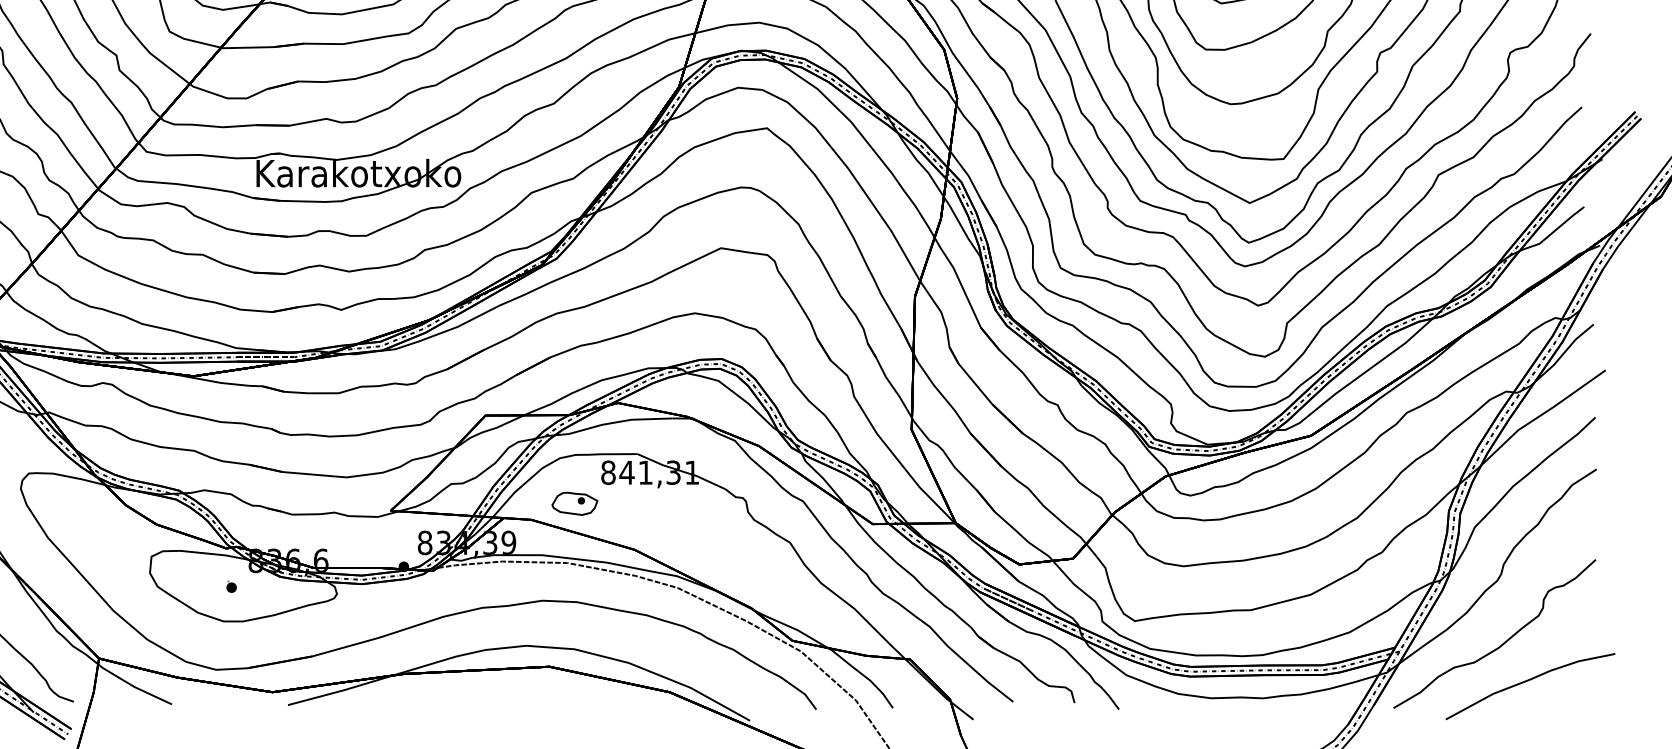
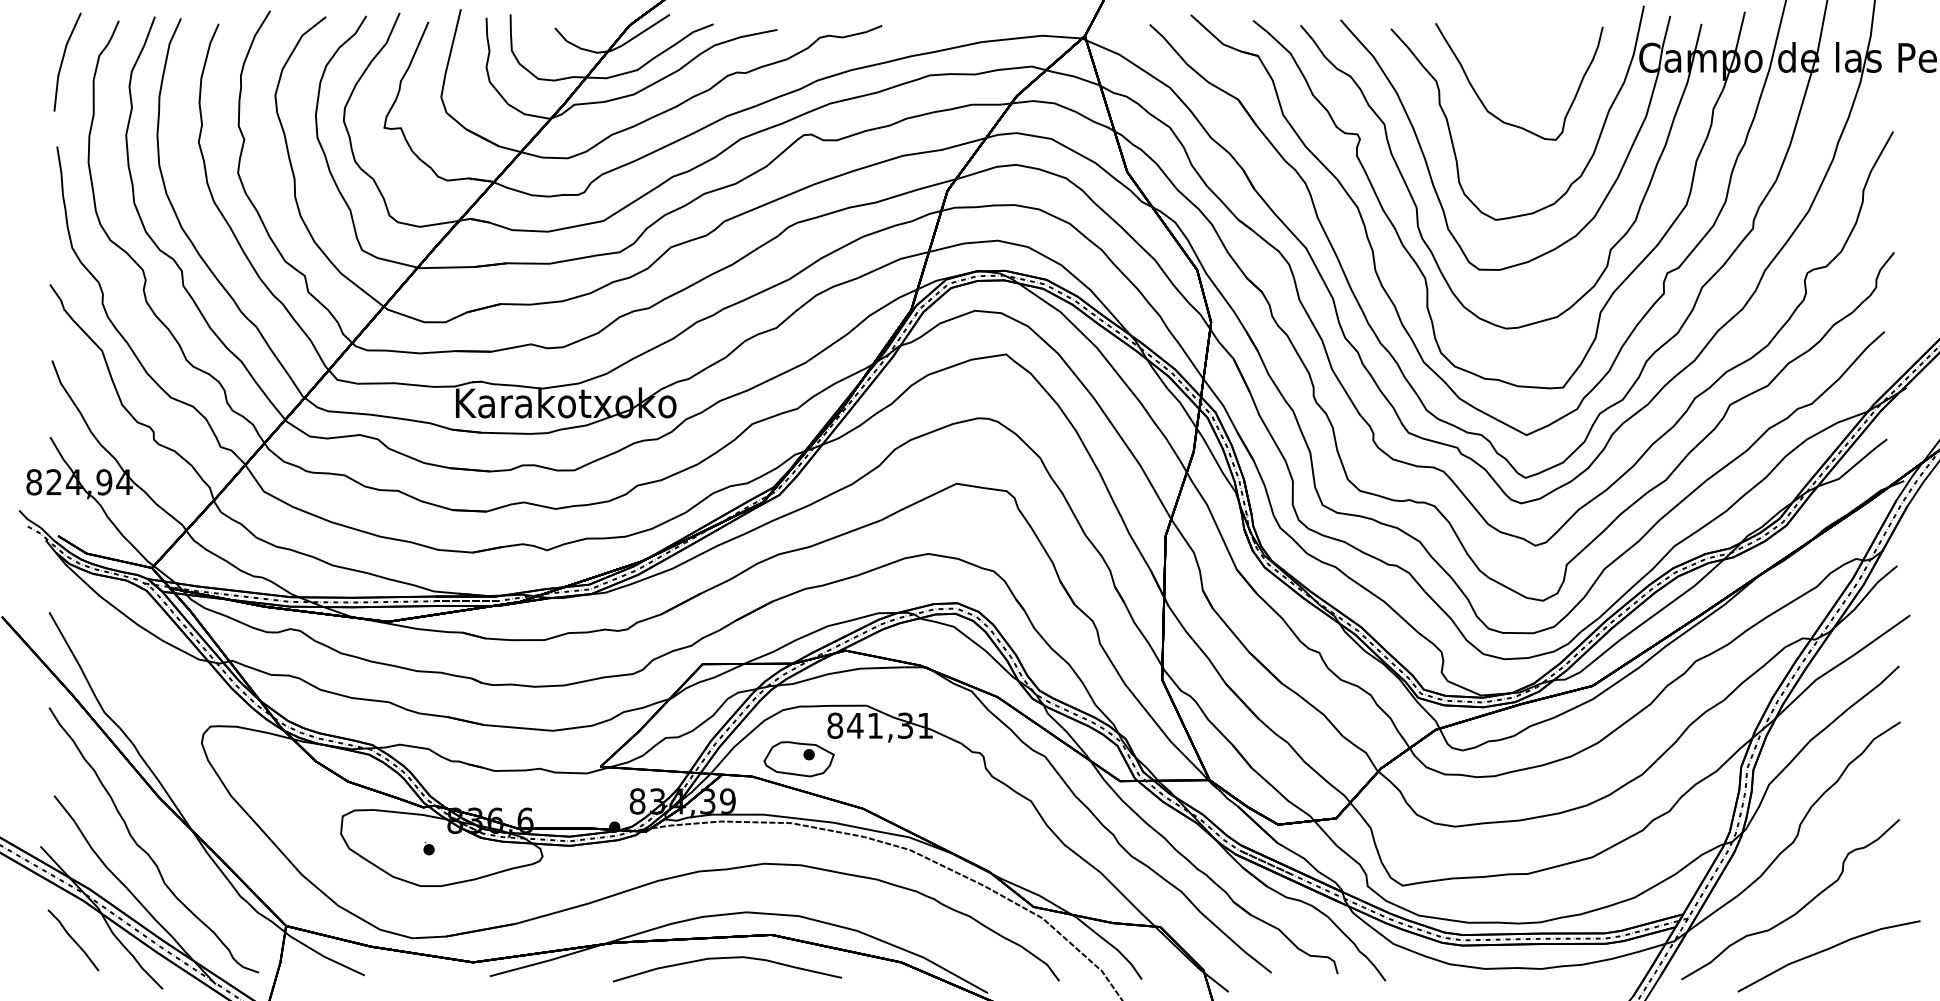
part: (574, 504) -> (798, 759), size x1.43
curve: (508, 688) -> (727, 958), added

